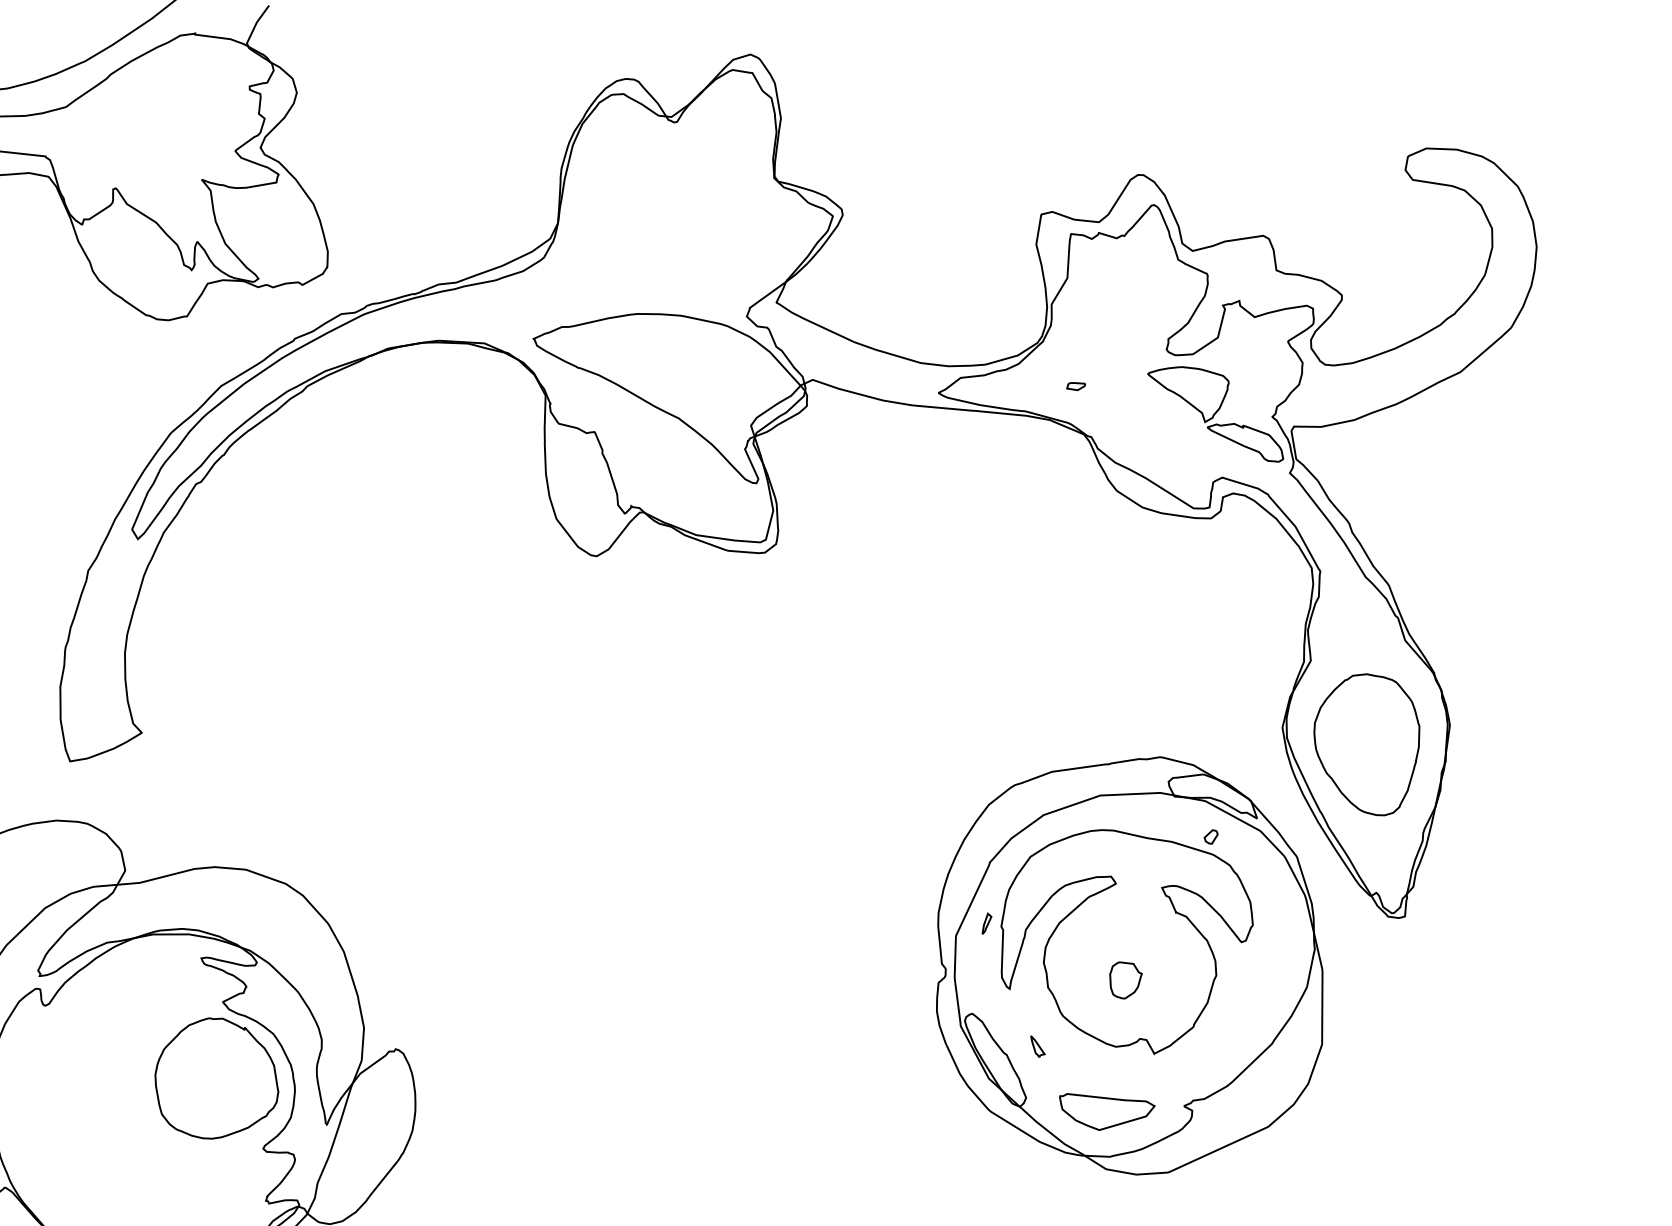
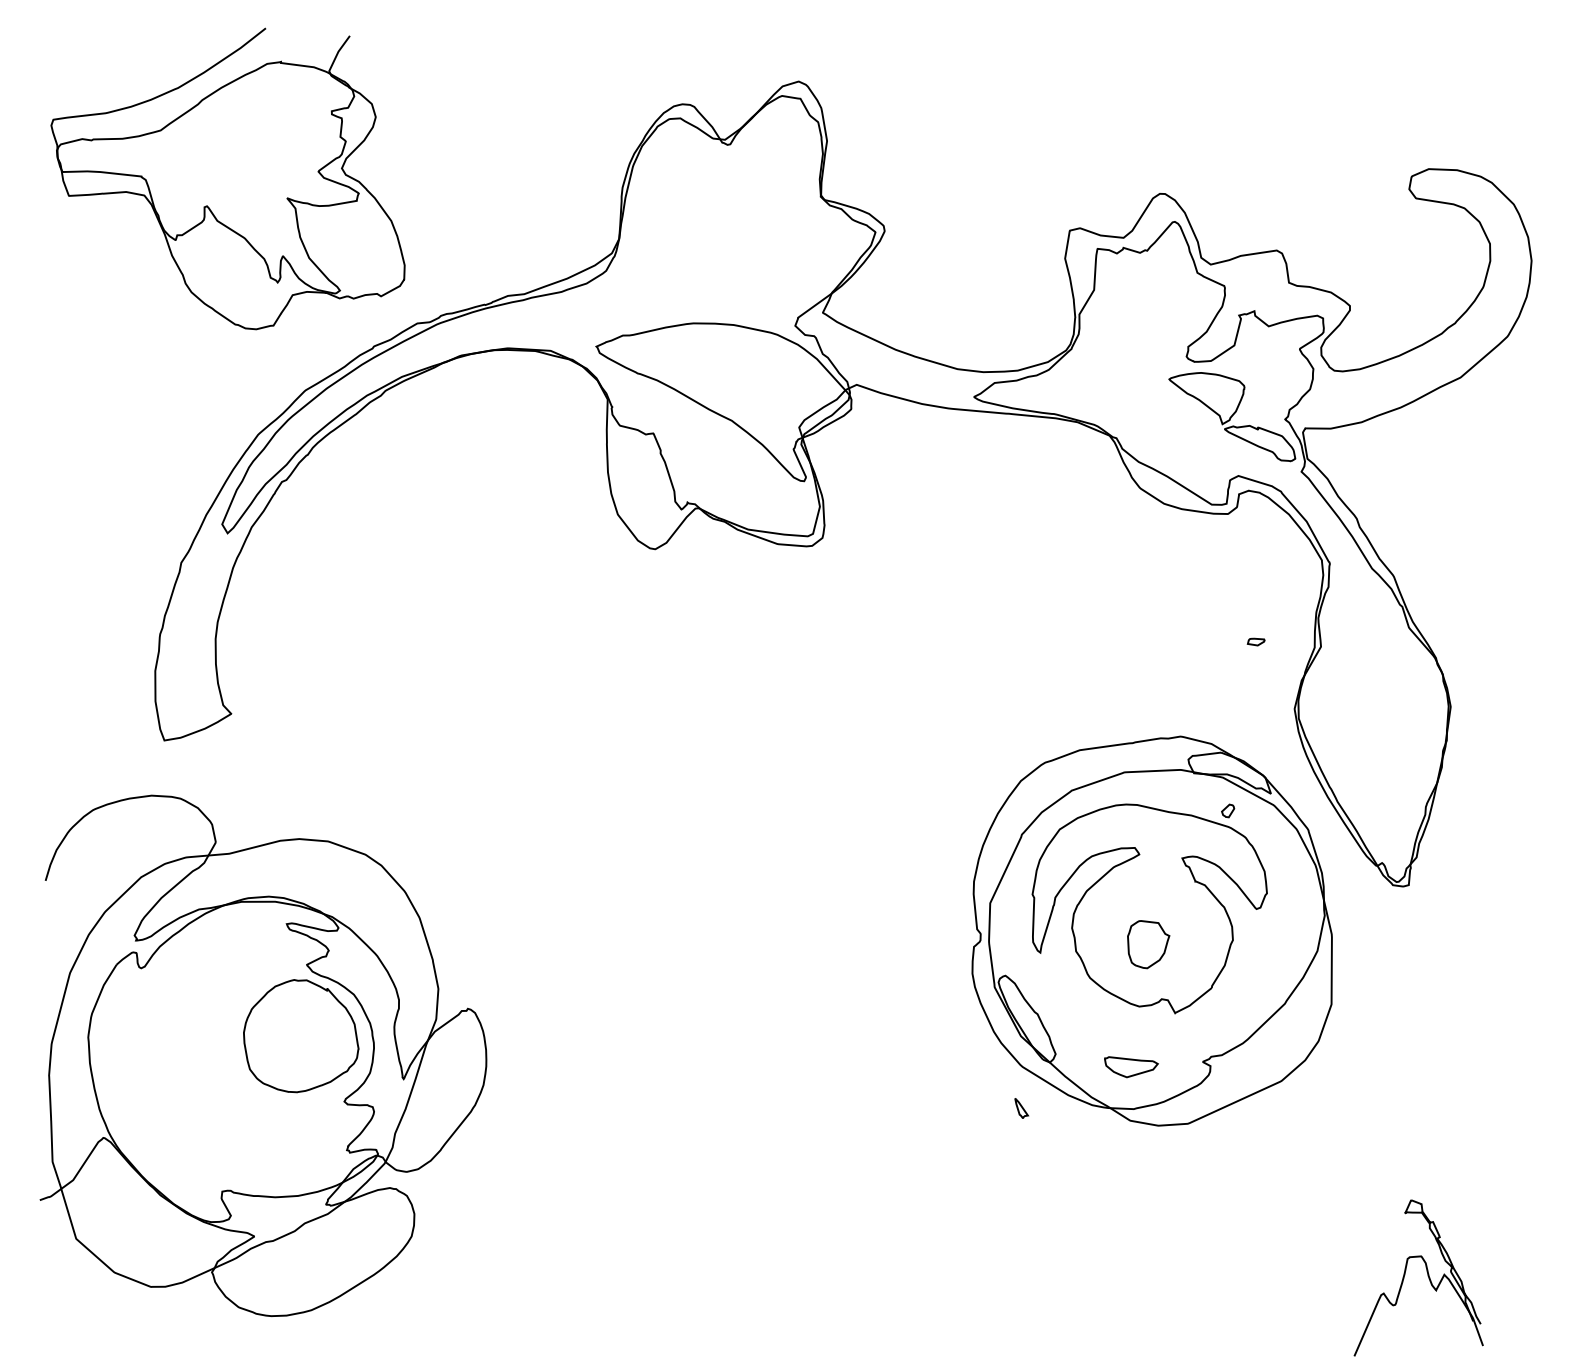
part: (1075, 385) -> (1255, 641), moved
part: (1367, 744) -> (1373, 724), removed
part: (987, 923) -> (1019, 891), removed
part: (1125, 980) -> (1148, 944), size x1.4
part: (1037, 1046) -> (1021, 1108), moved
part: (1107, 1111) -> (1131, 1066), size x0.6

